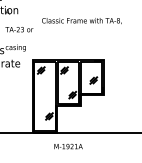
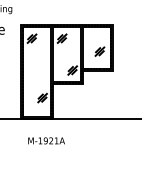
text: (68, 146) -> (46, 140), moved

